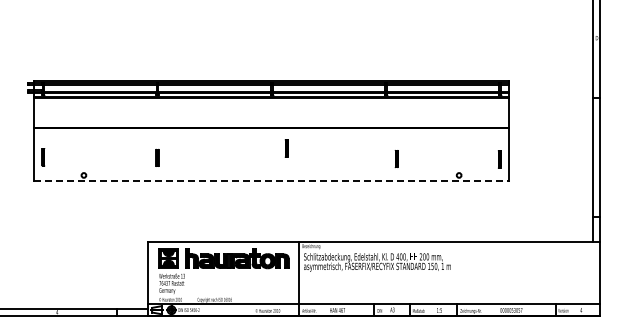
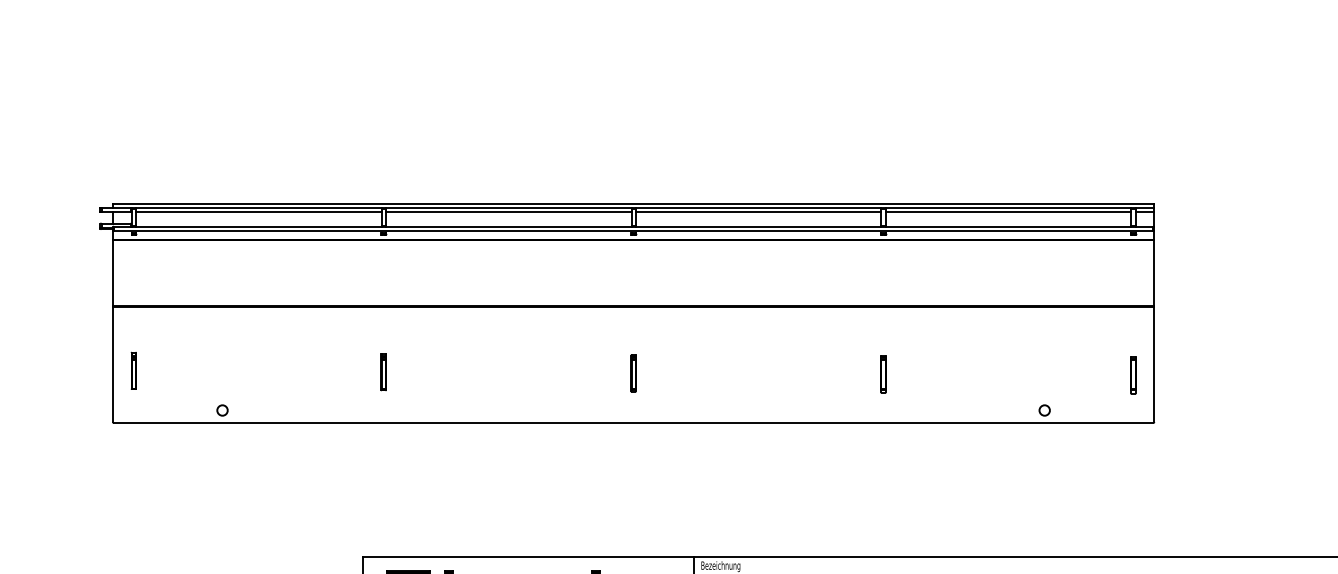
part: (286, 148) -> (633, 373), moved
part: (396, 158) -> (883, 373), moved
line: (272, 181) -> (635, 423), dashed -> solid

